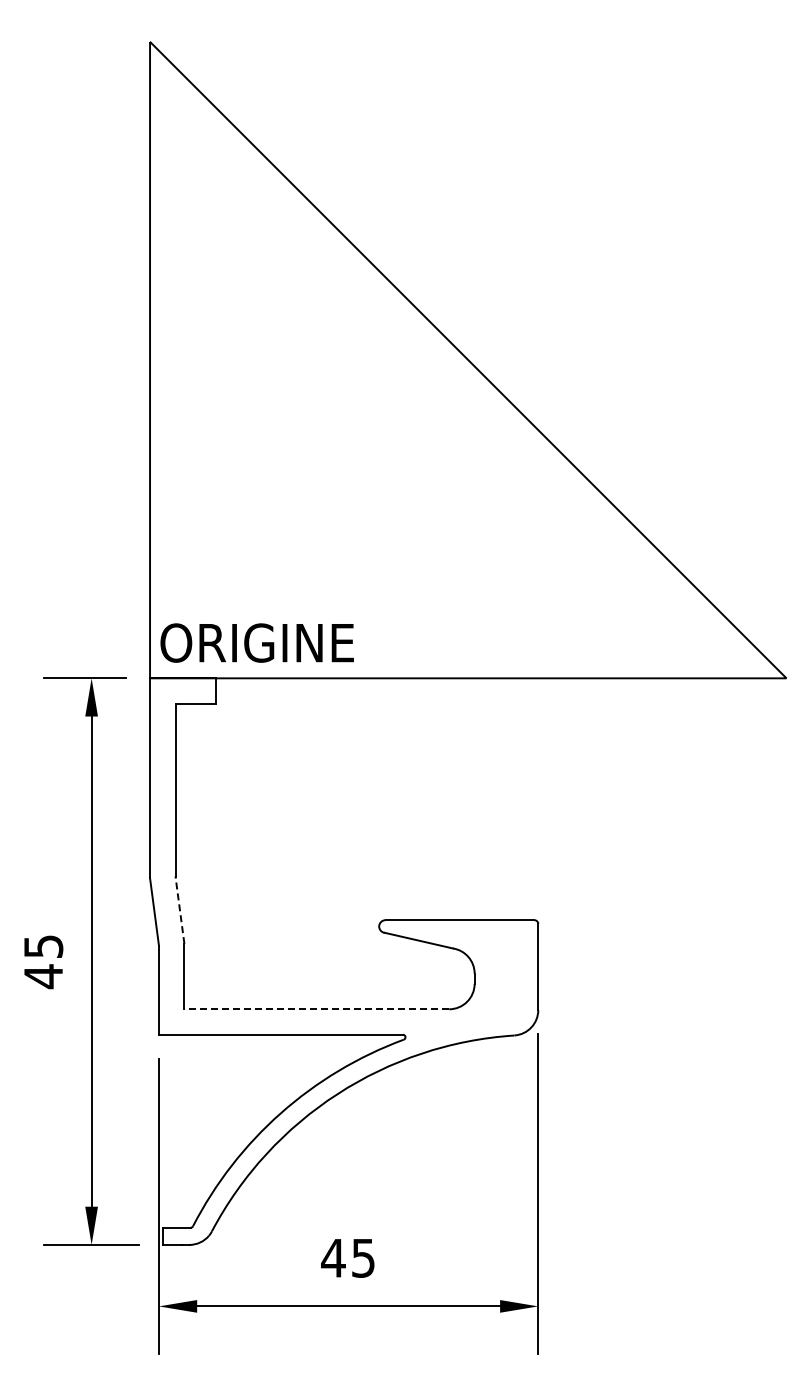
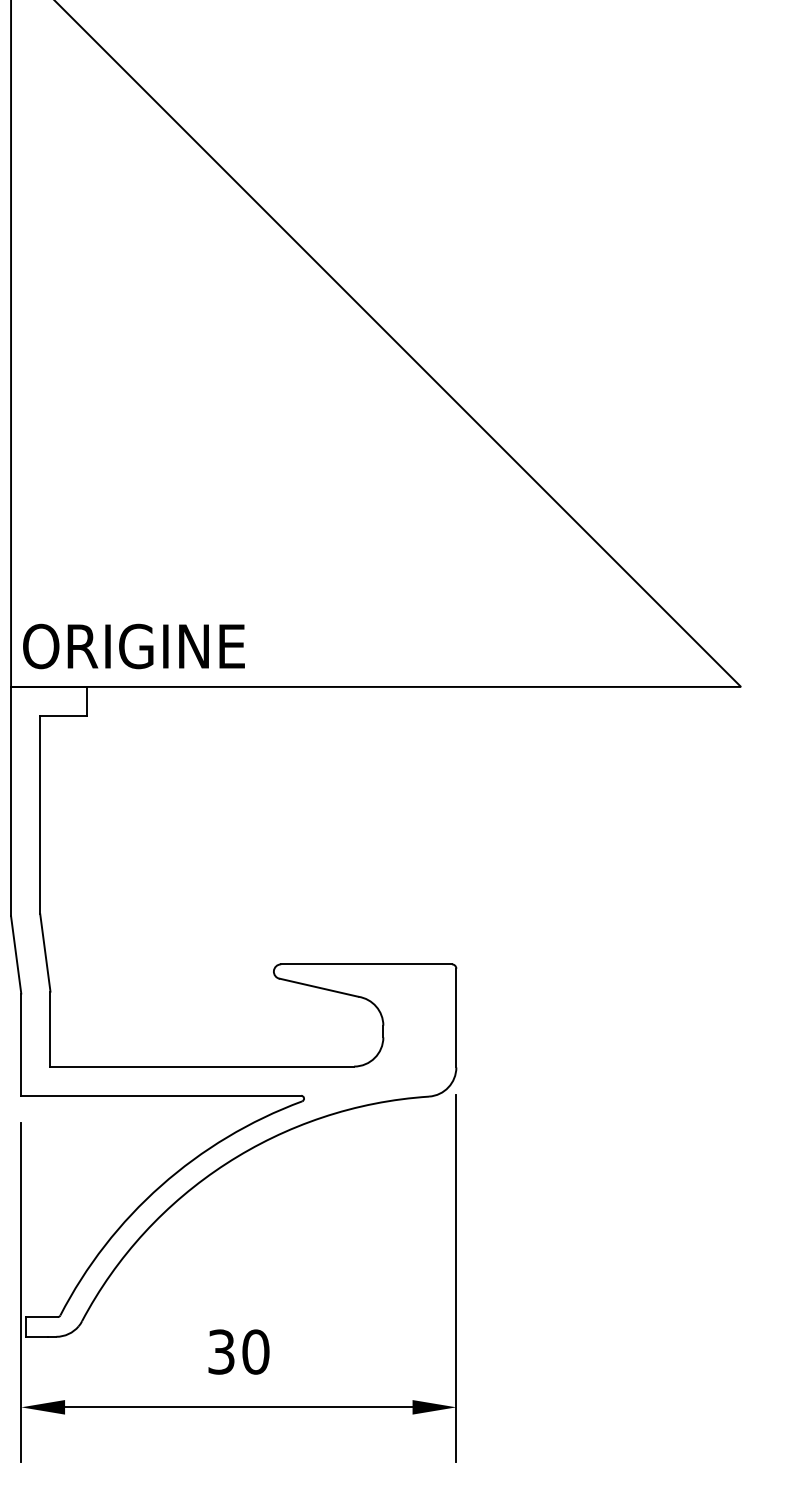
line: (179, 909) -> (44, 952), dashed -> solid
line: (316, 1009) -> (201, 1066), dashed -> solid
text: (348, 1257) -> (238, 1351), 45 -> 30

